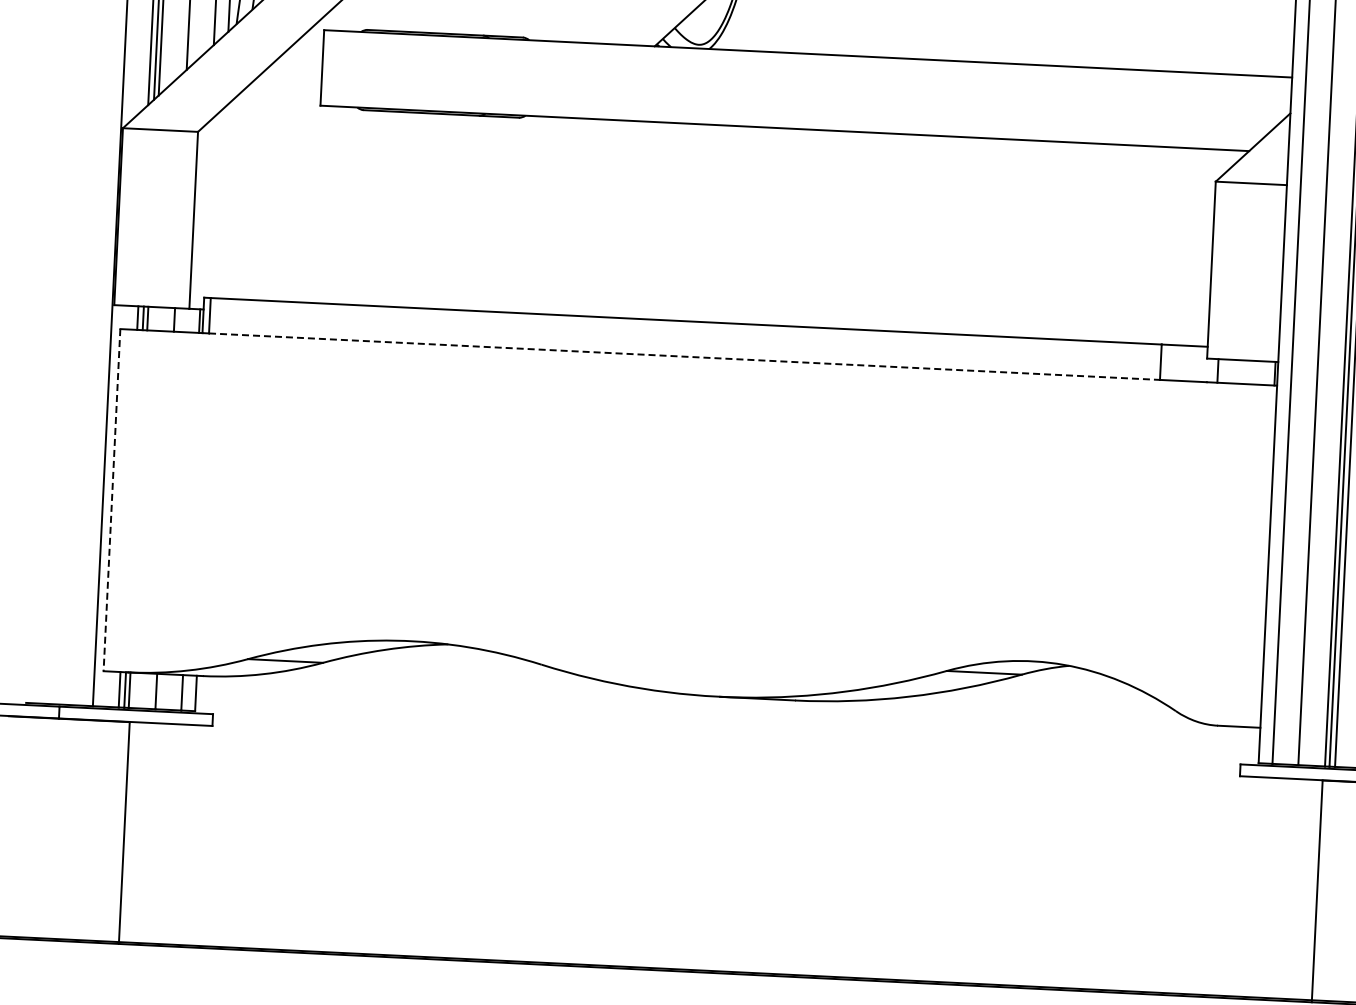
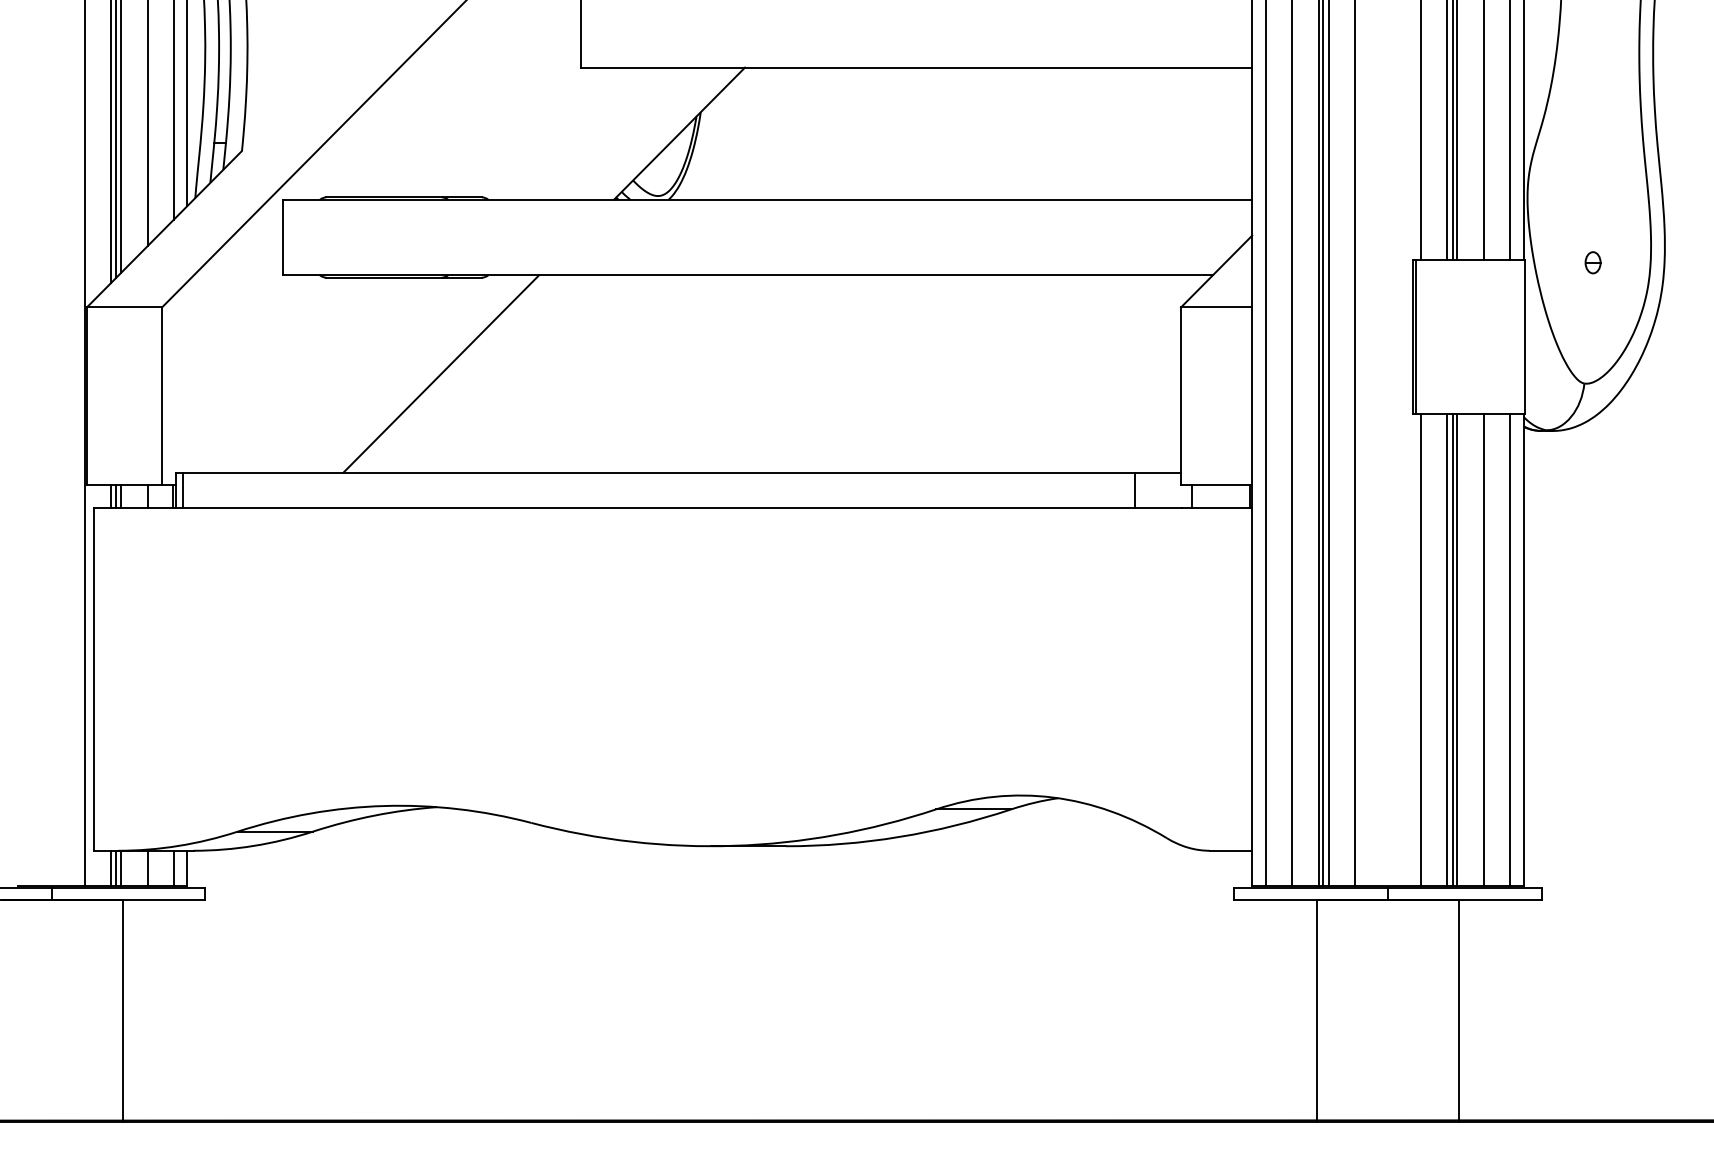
line: (473, 211) -> (441, 373), added
line: (685, 356) -> (659, 508), dashed -> solid
line: (112, 501) -> (94, 680), dashed -> solid

